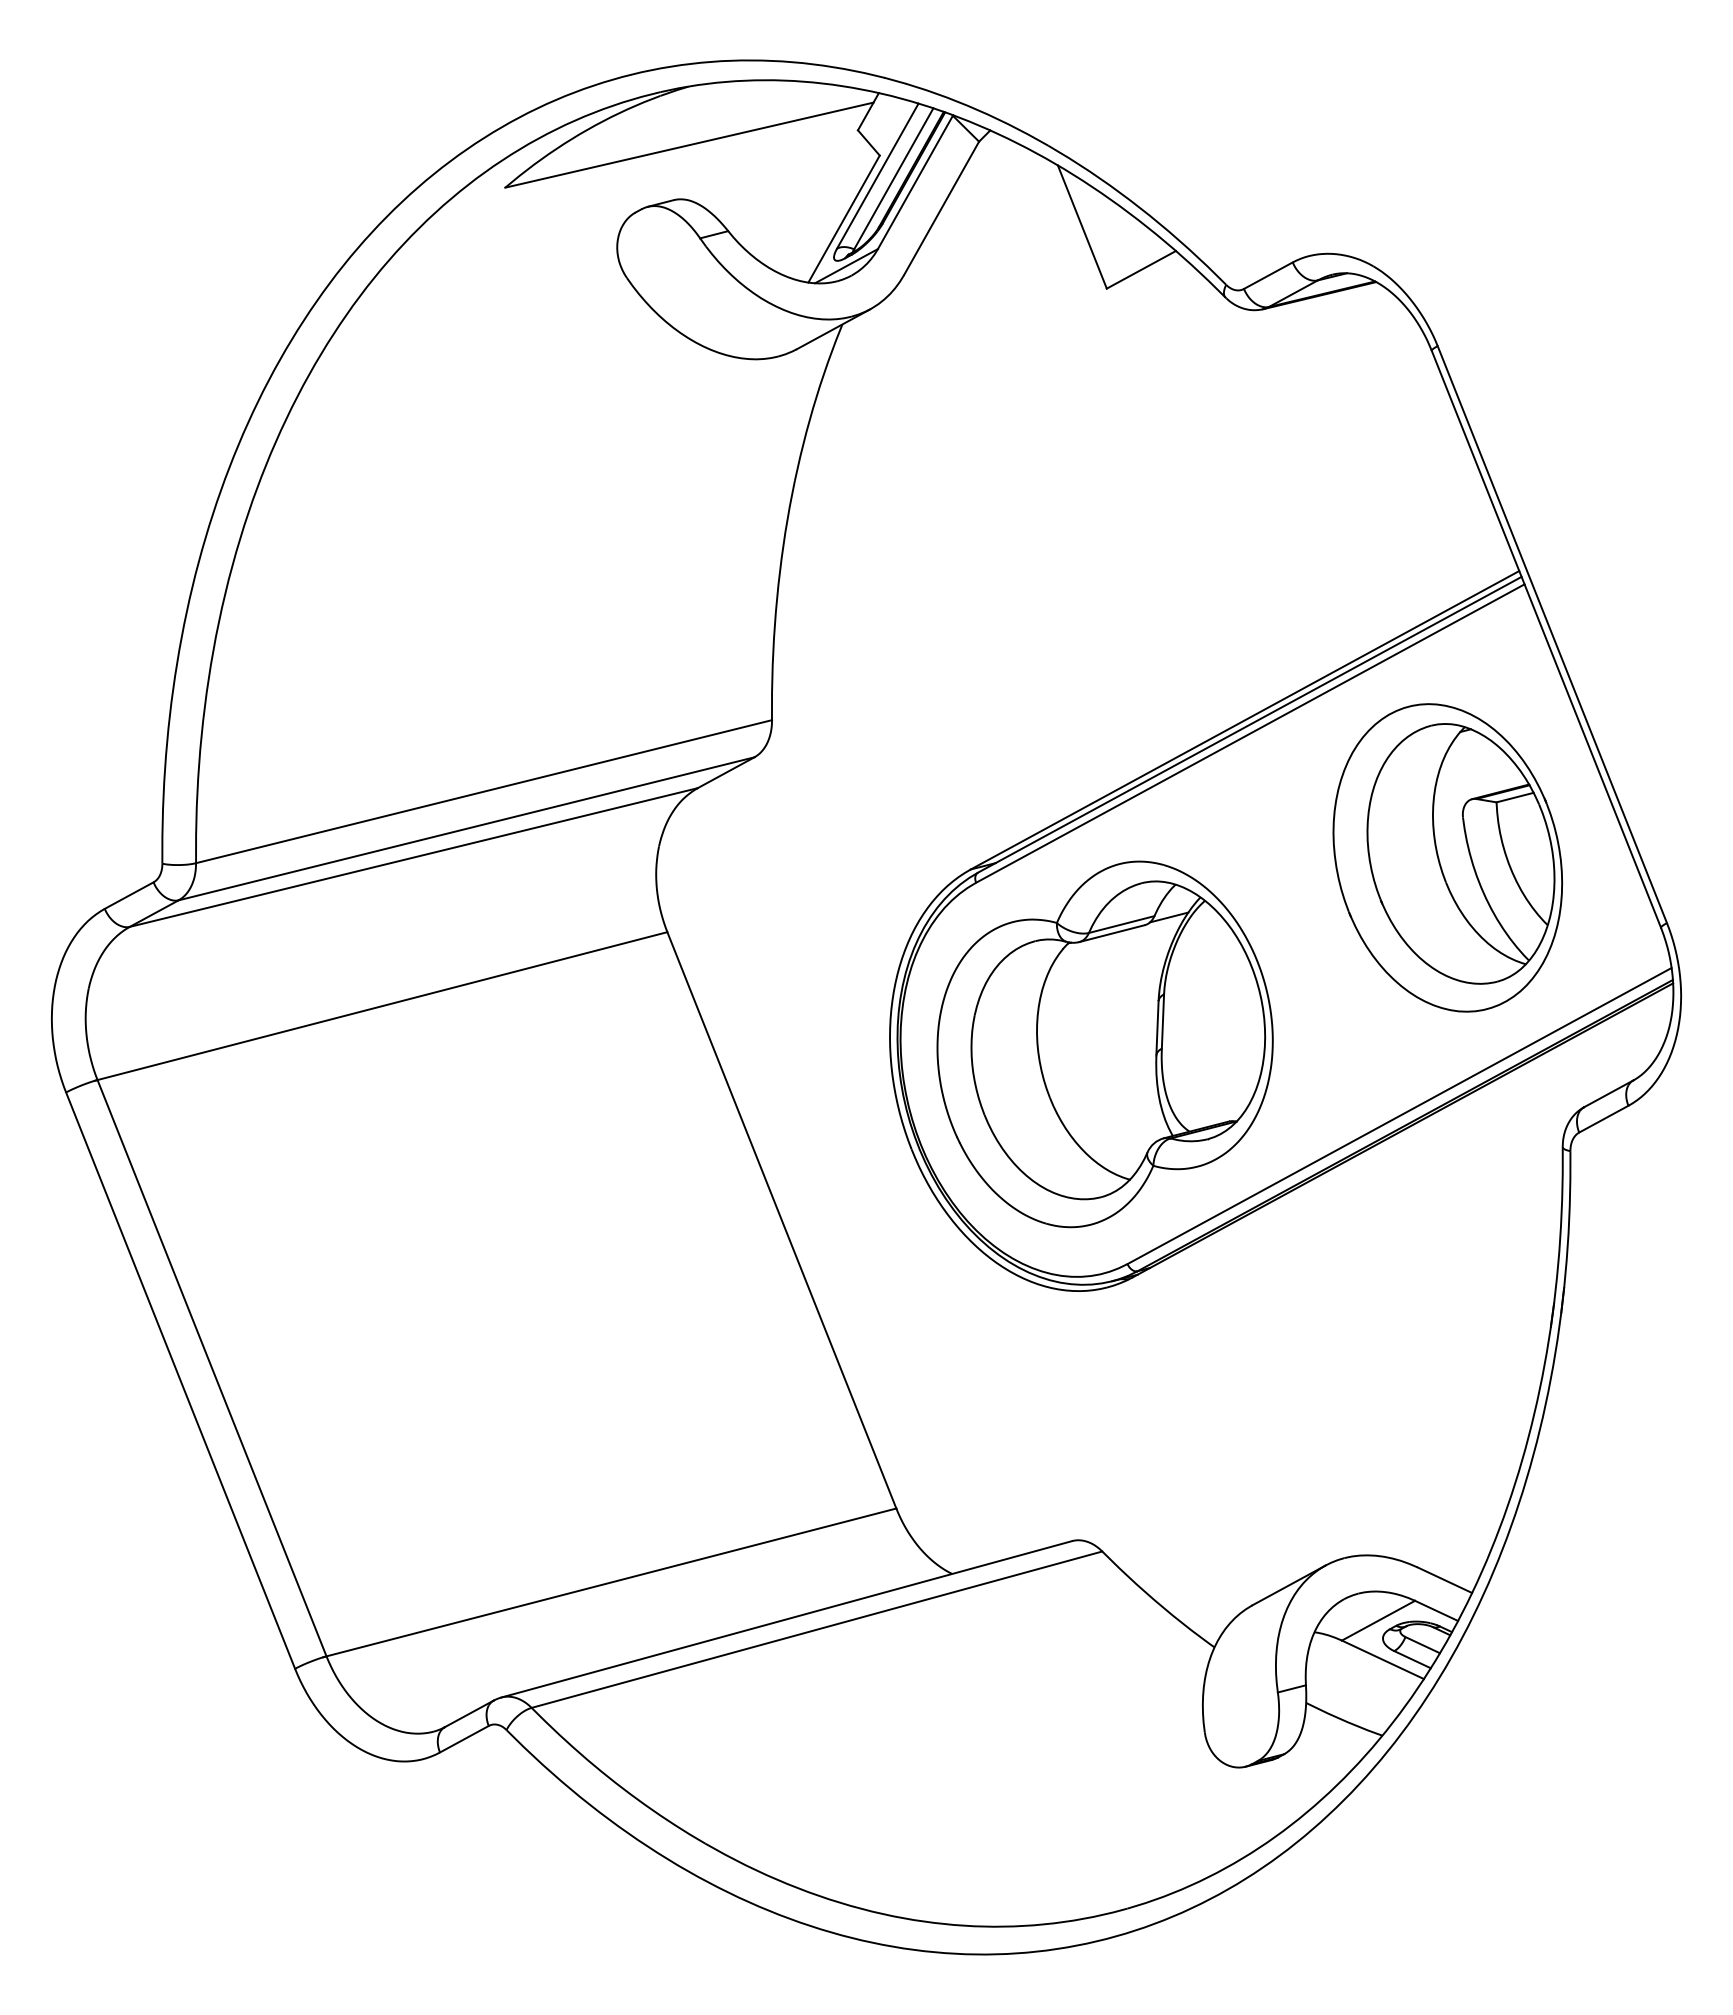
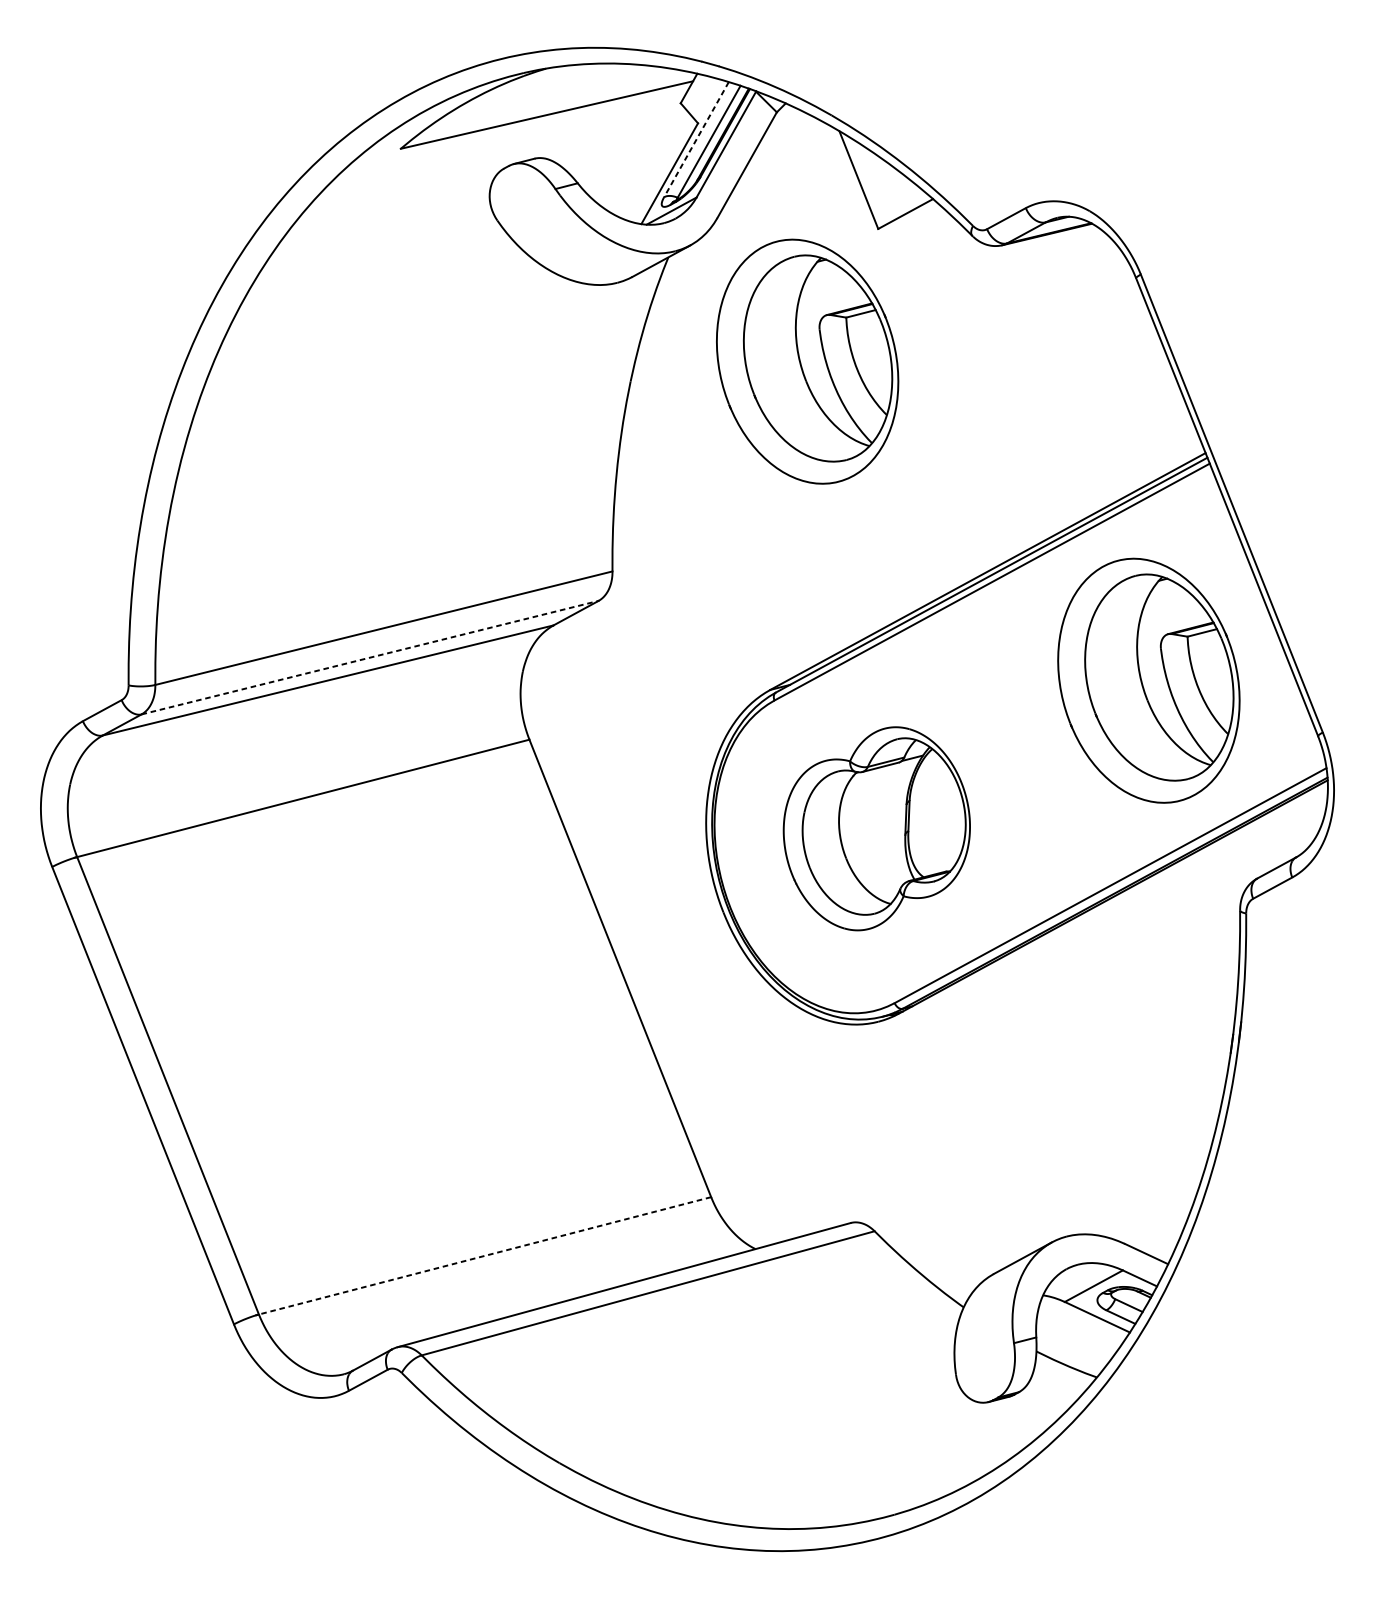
line: (877, 176) -> (696, 139), solid -> dashed
part: (1017, 455) -> (807, 361), added
line: (466, 828) -> (370, 657), solid -> dashed
part: (1104, 1044) -> (876, 828), size x0.7
line: (611, 1582) -> (485, 1255), solid -> dashed

